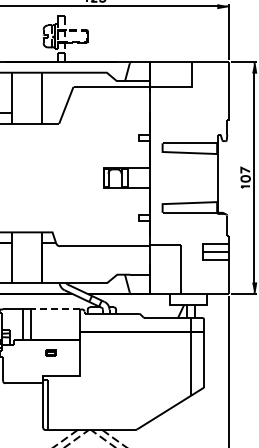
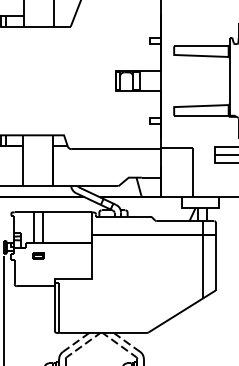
line: (55, 309) -> (67, 212), dashed -> solid
part: (50, 352) -> (38, 255), moved

